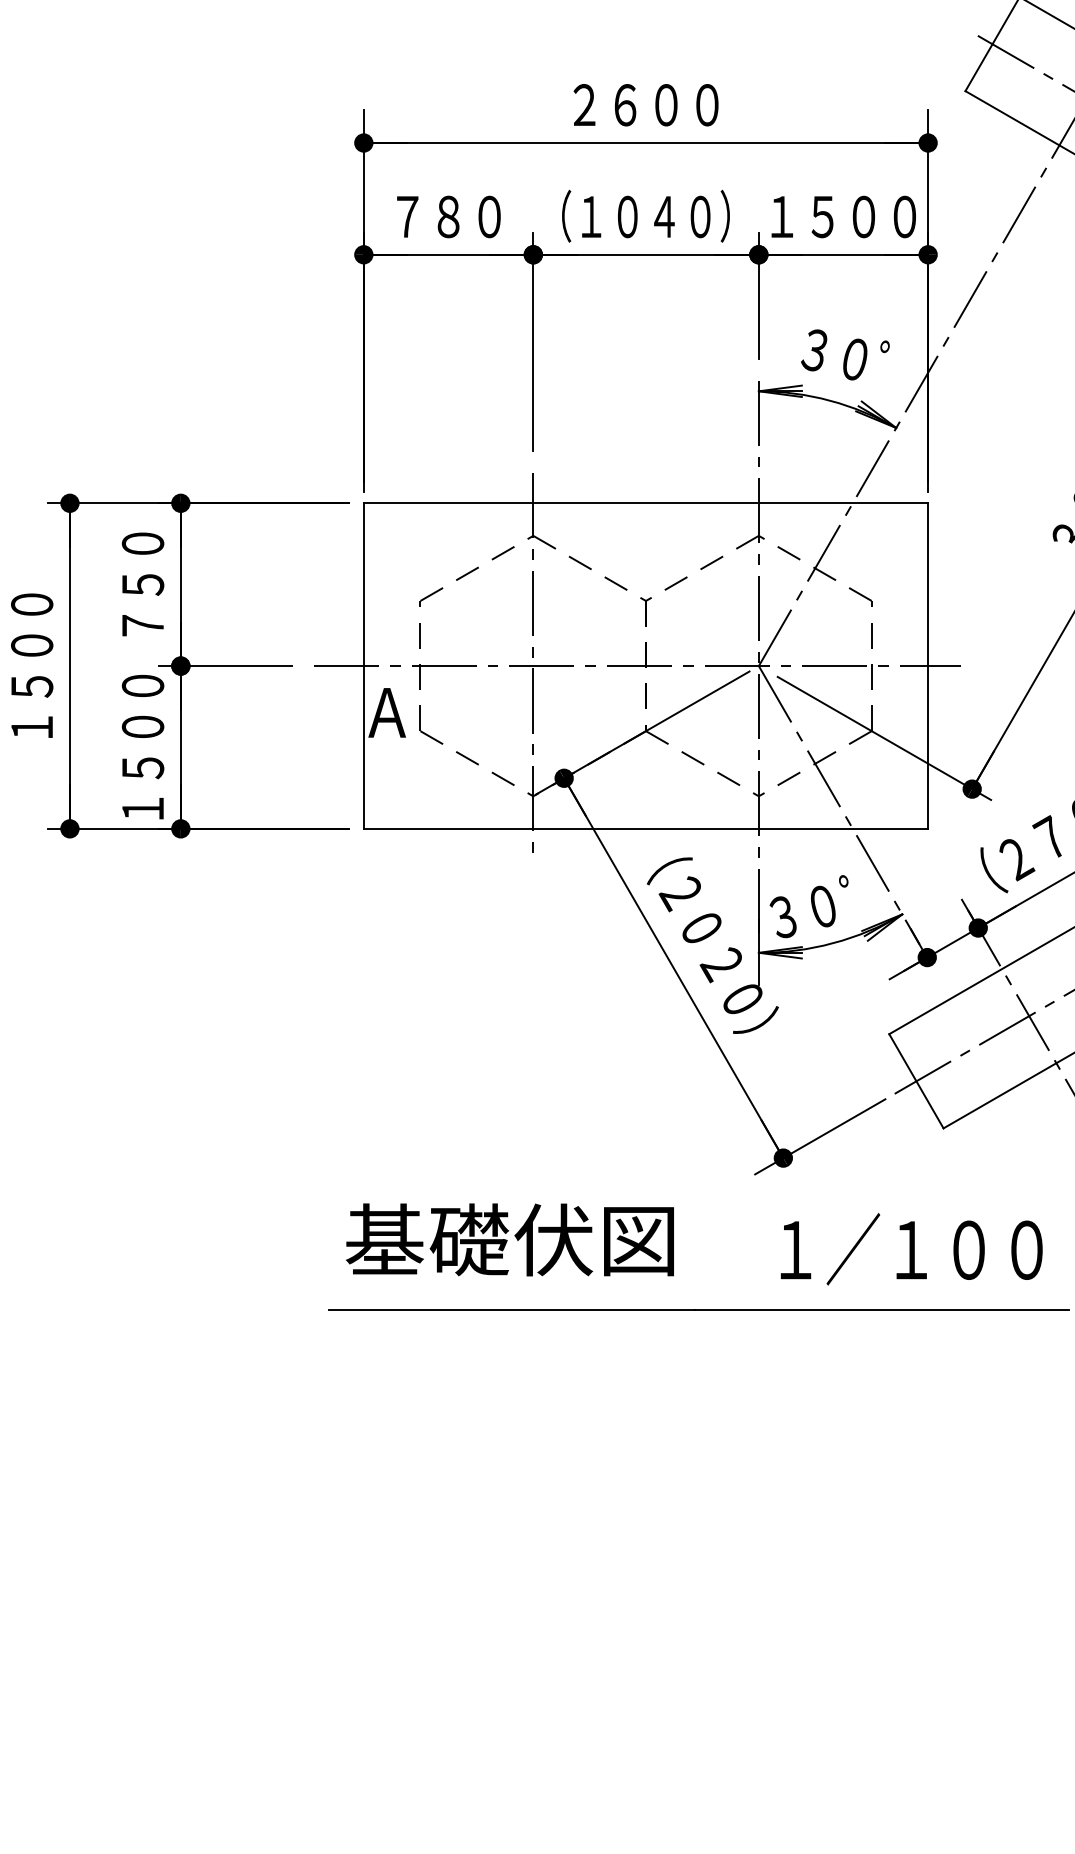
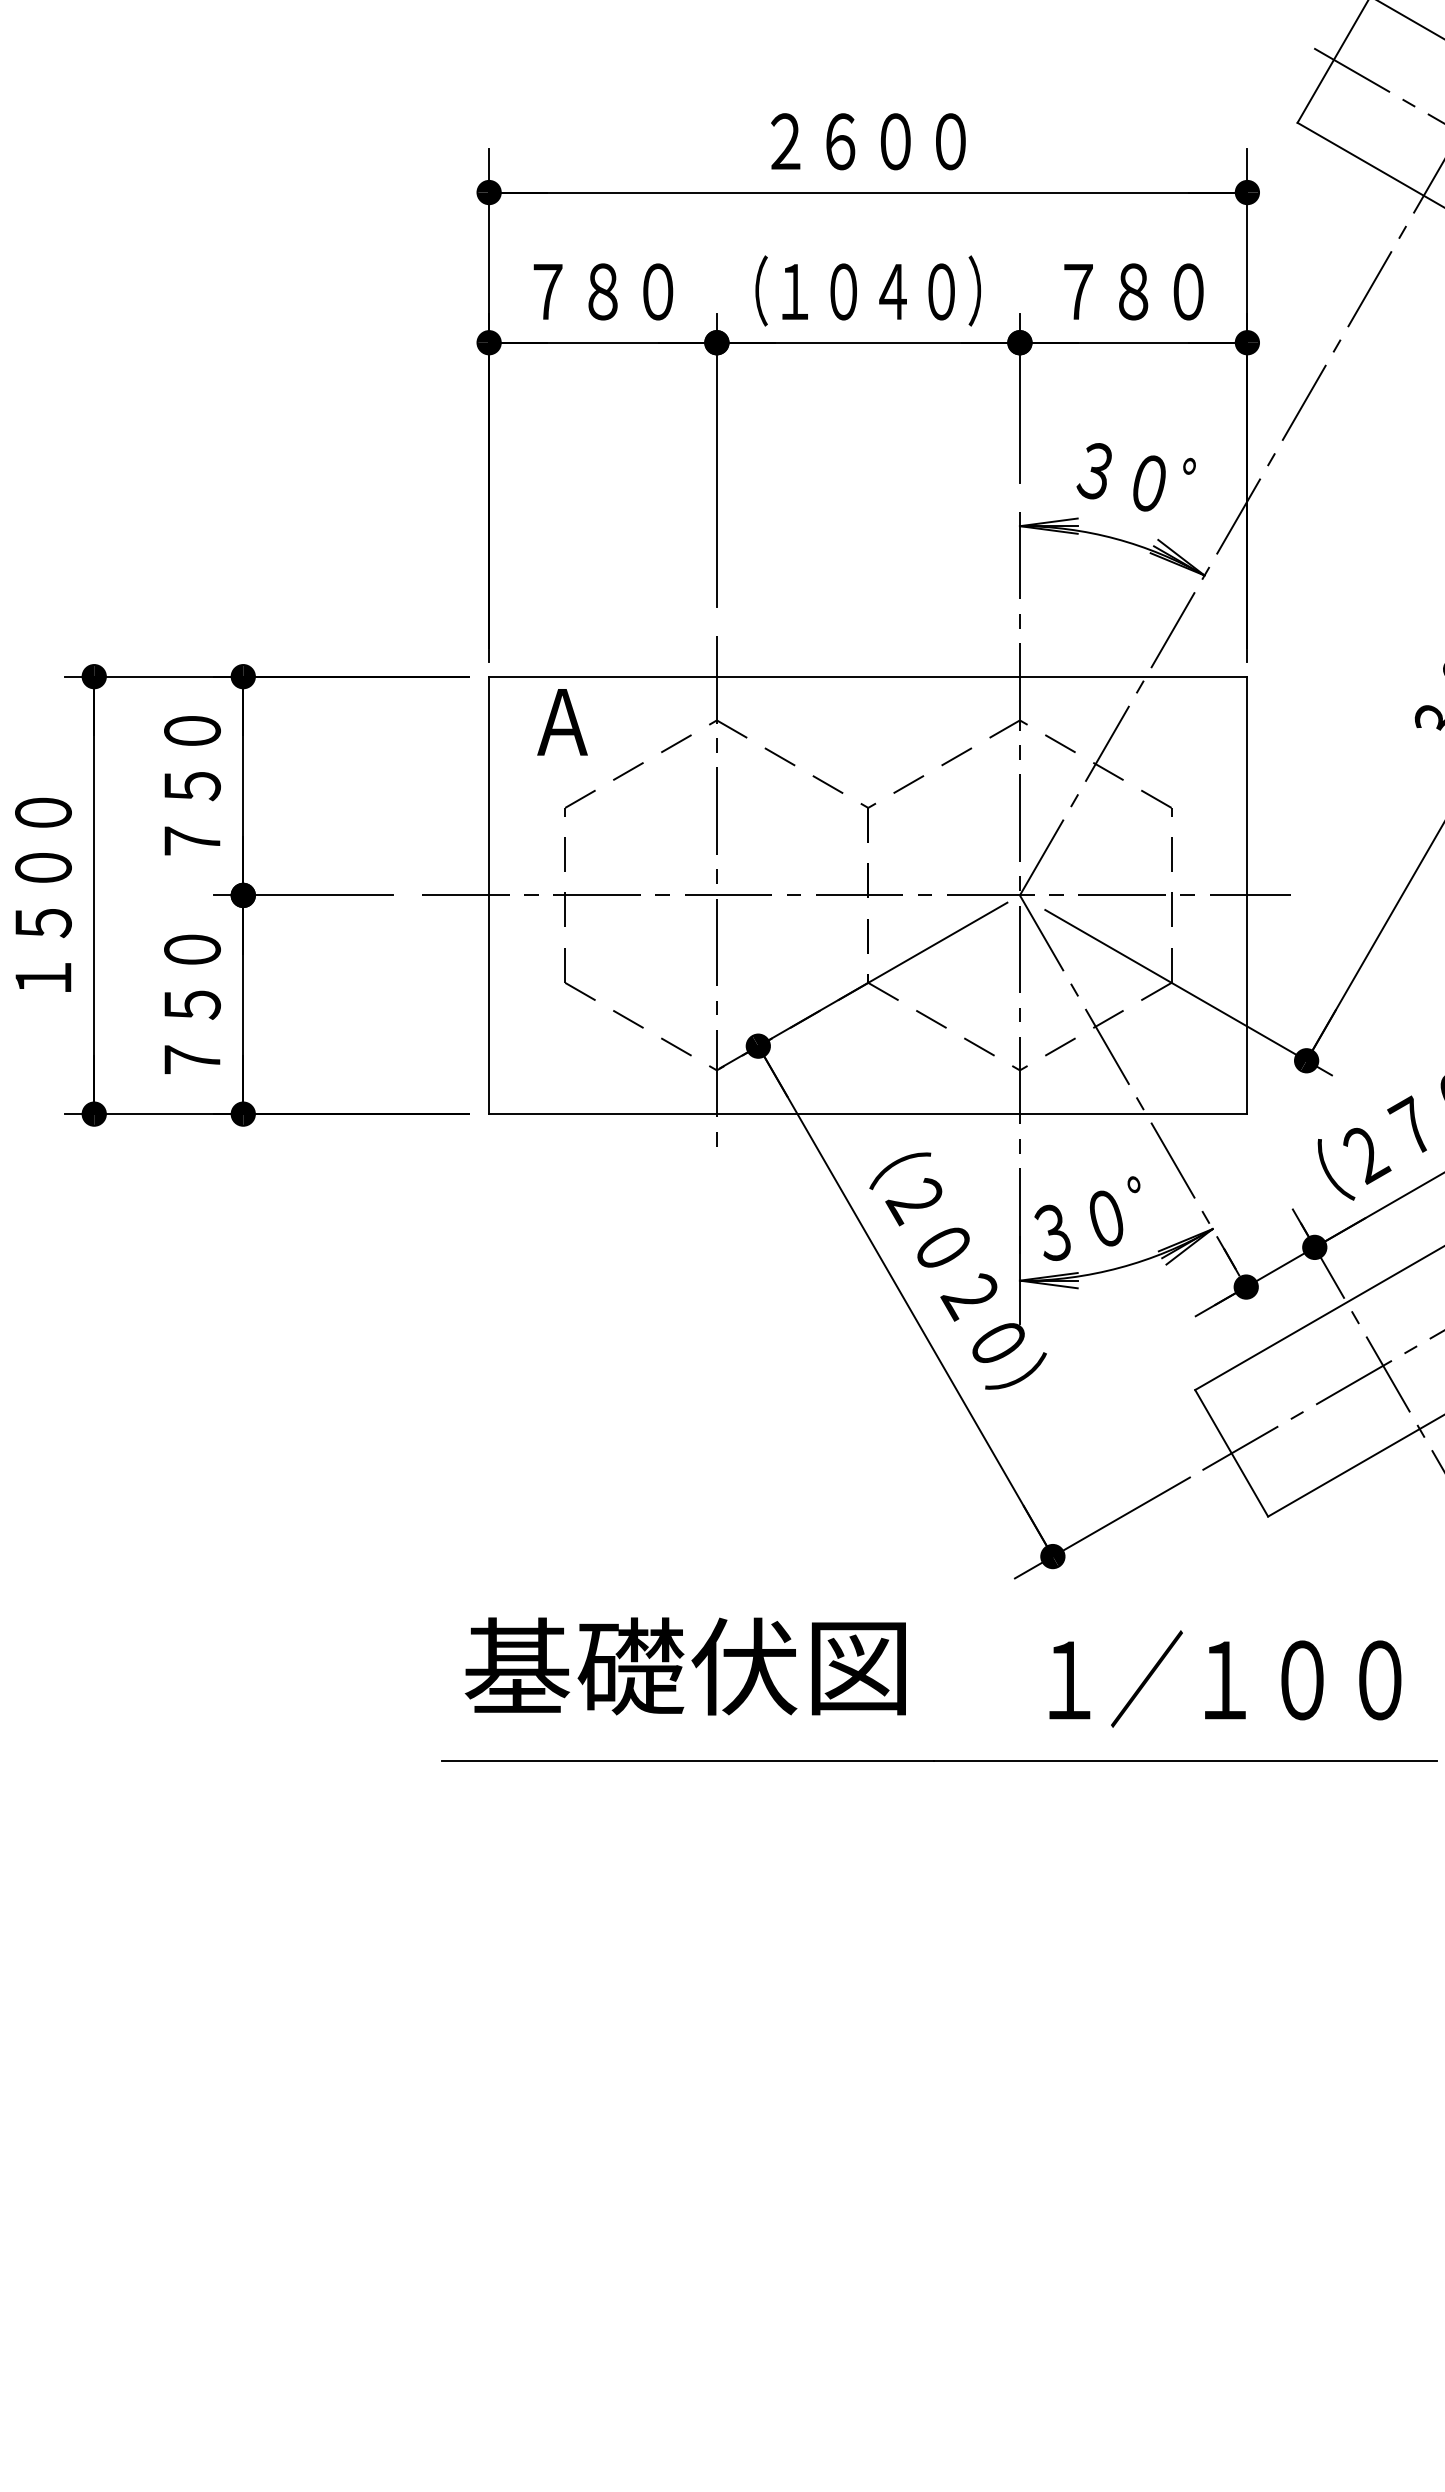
text: (844, 216) -> (1134, 291), １５００ -> ７８０
text: (387, 713) -> (562, 722), moved
text: (143, 747) -> (192, 1004), １５００ -> ７５０

